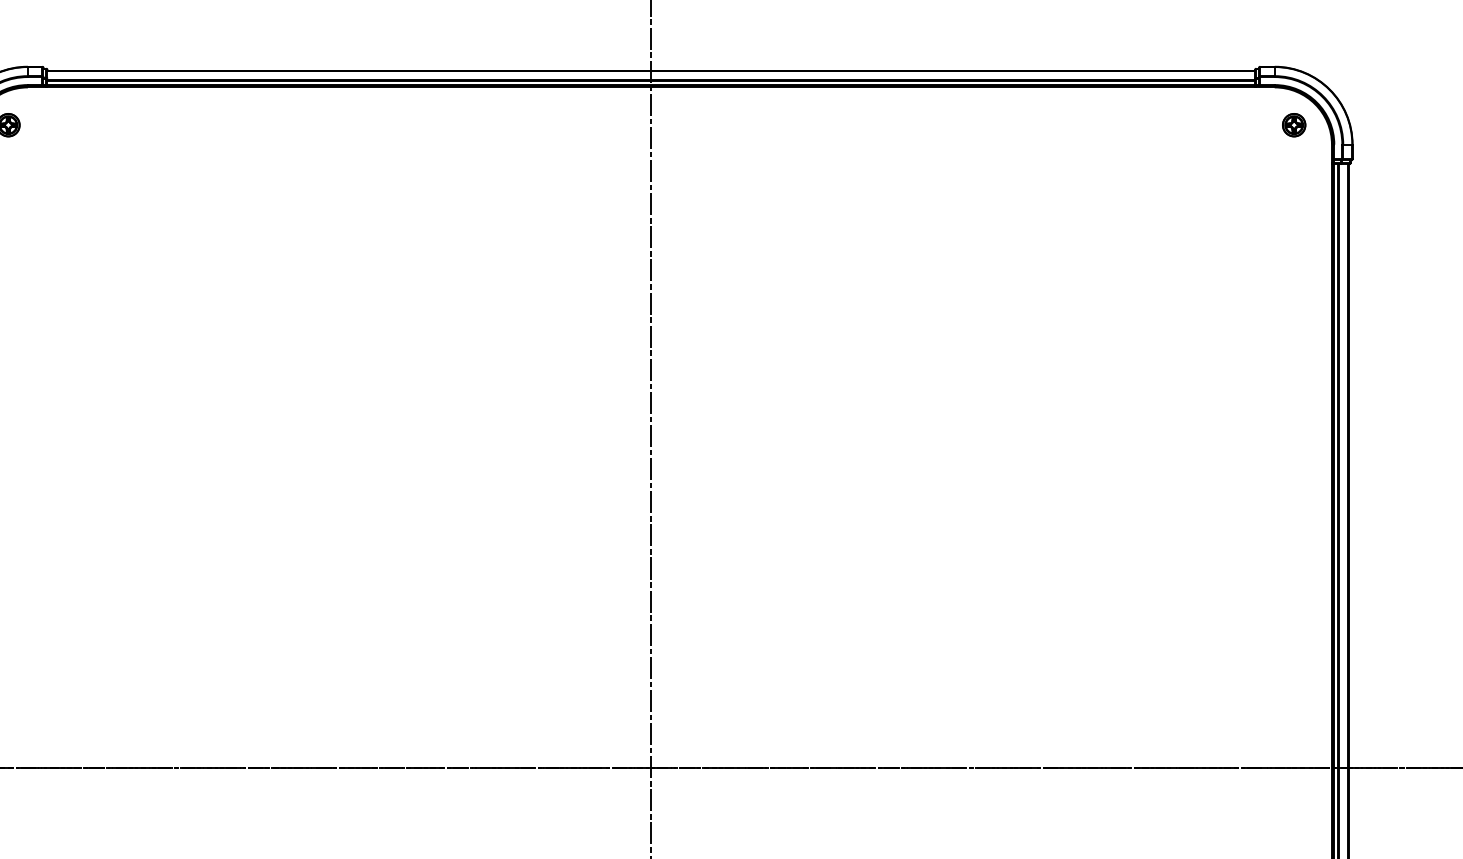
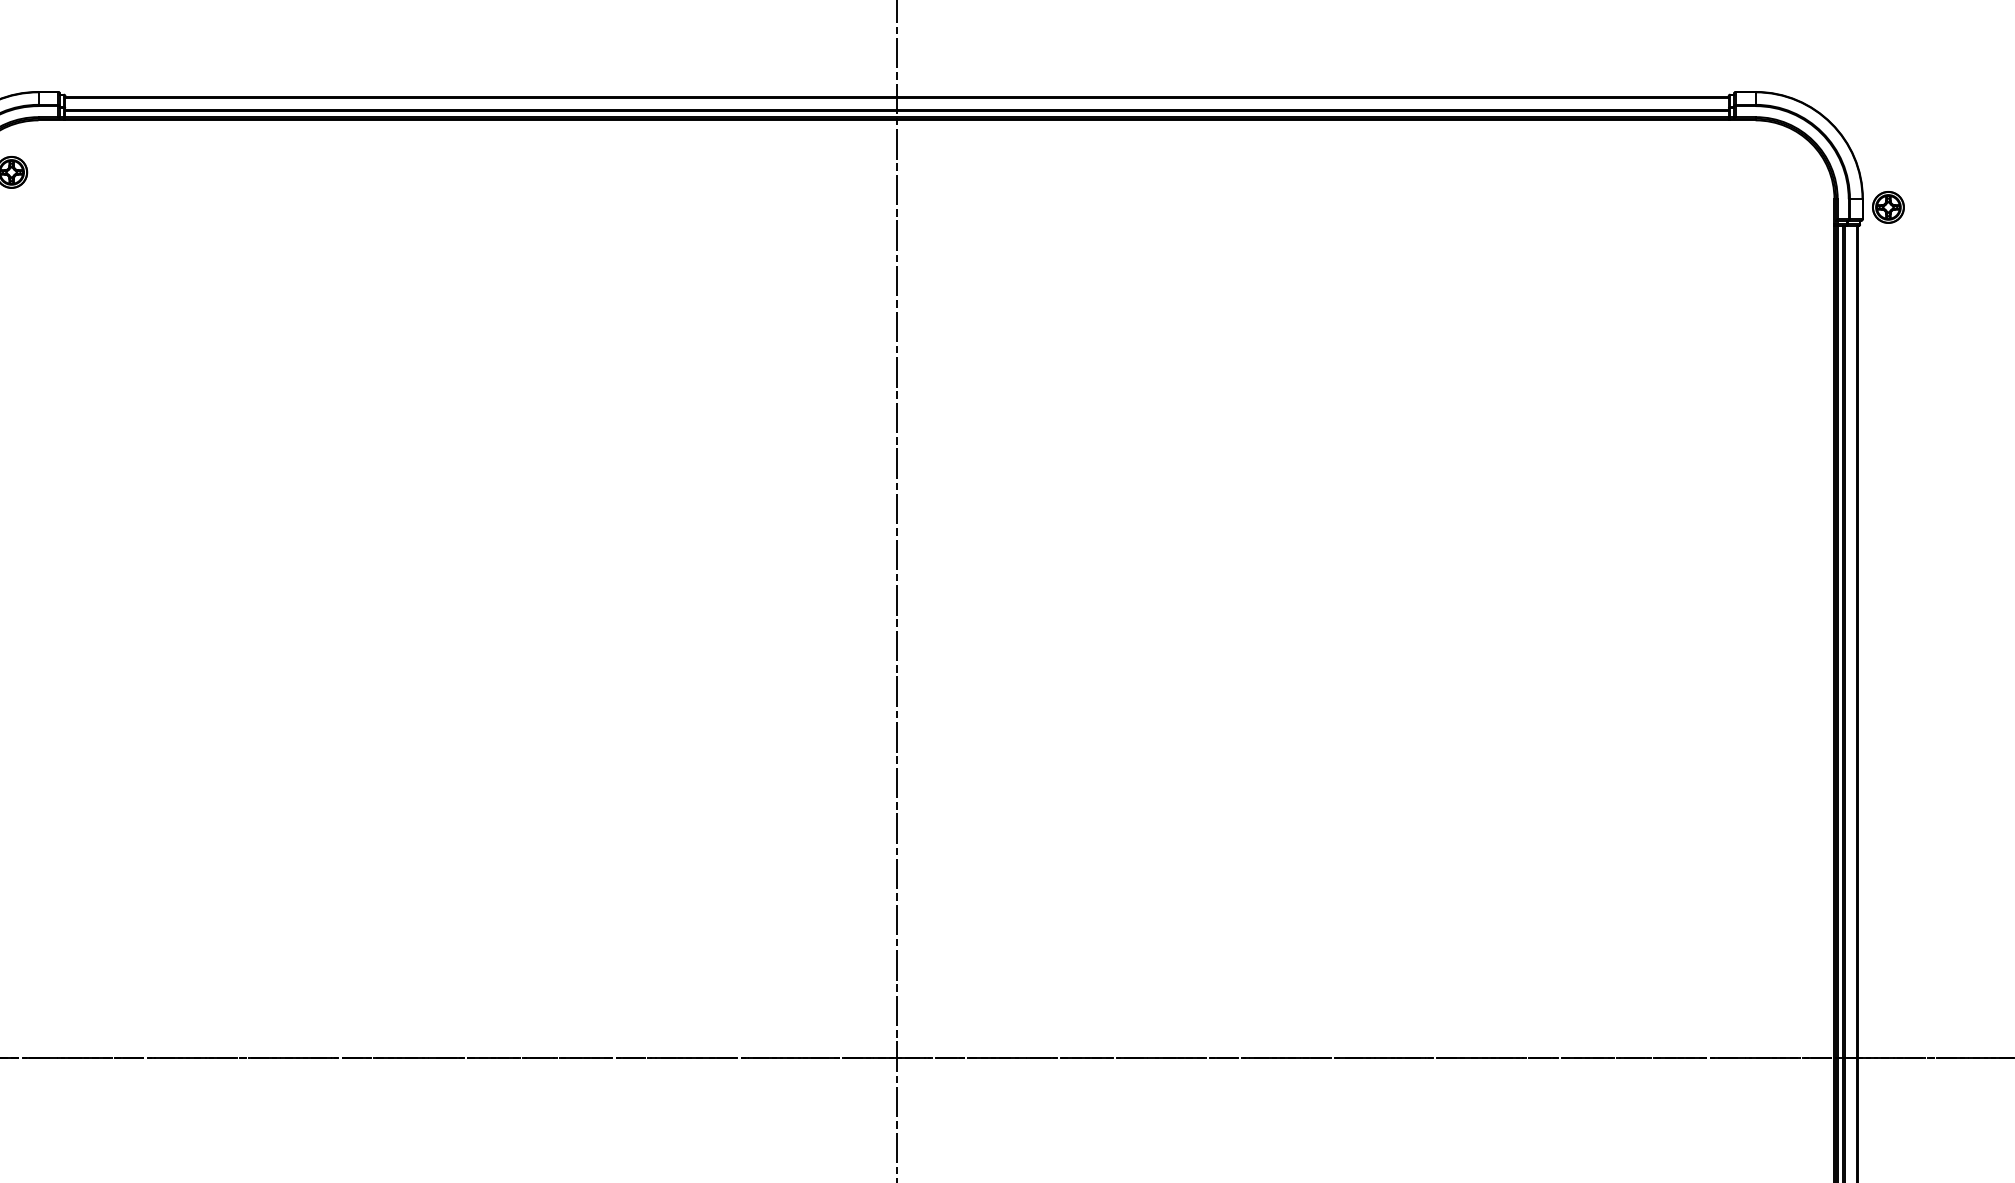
part: (1294, 125) -> (1888, 207), moved

